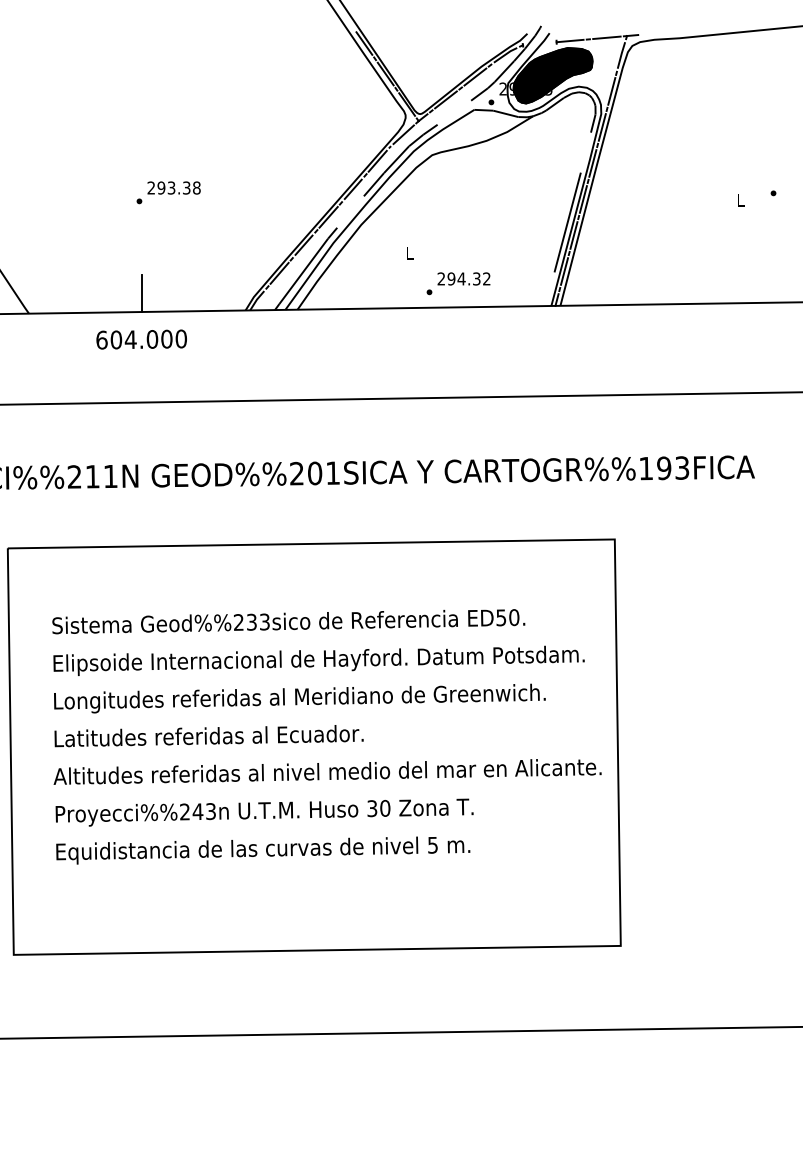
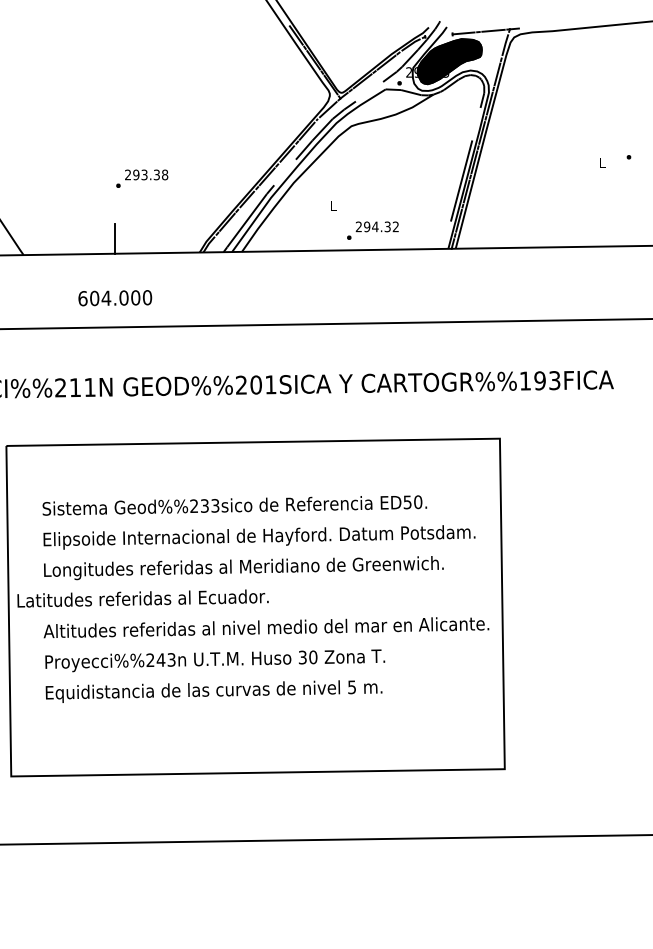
text: (169, 192) -> (142, 178), moved
text: (141, 339) -> (115, 298), moved
text: (208, 736) -> (142, 598), moved

